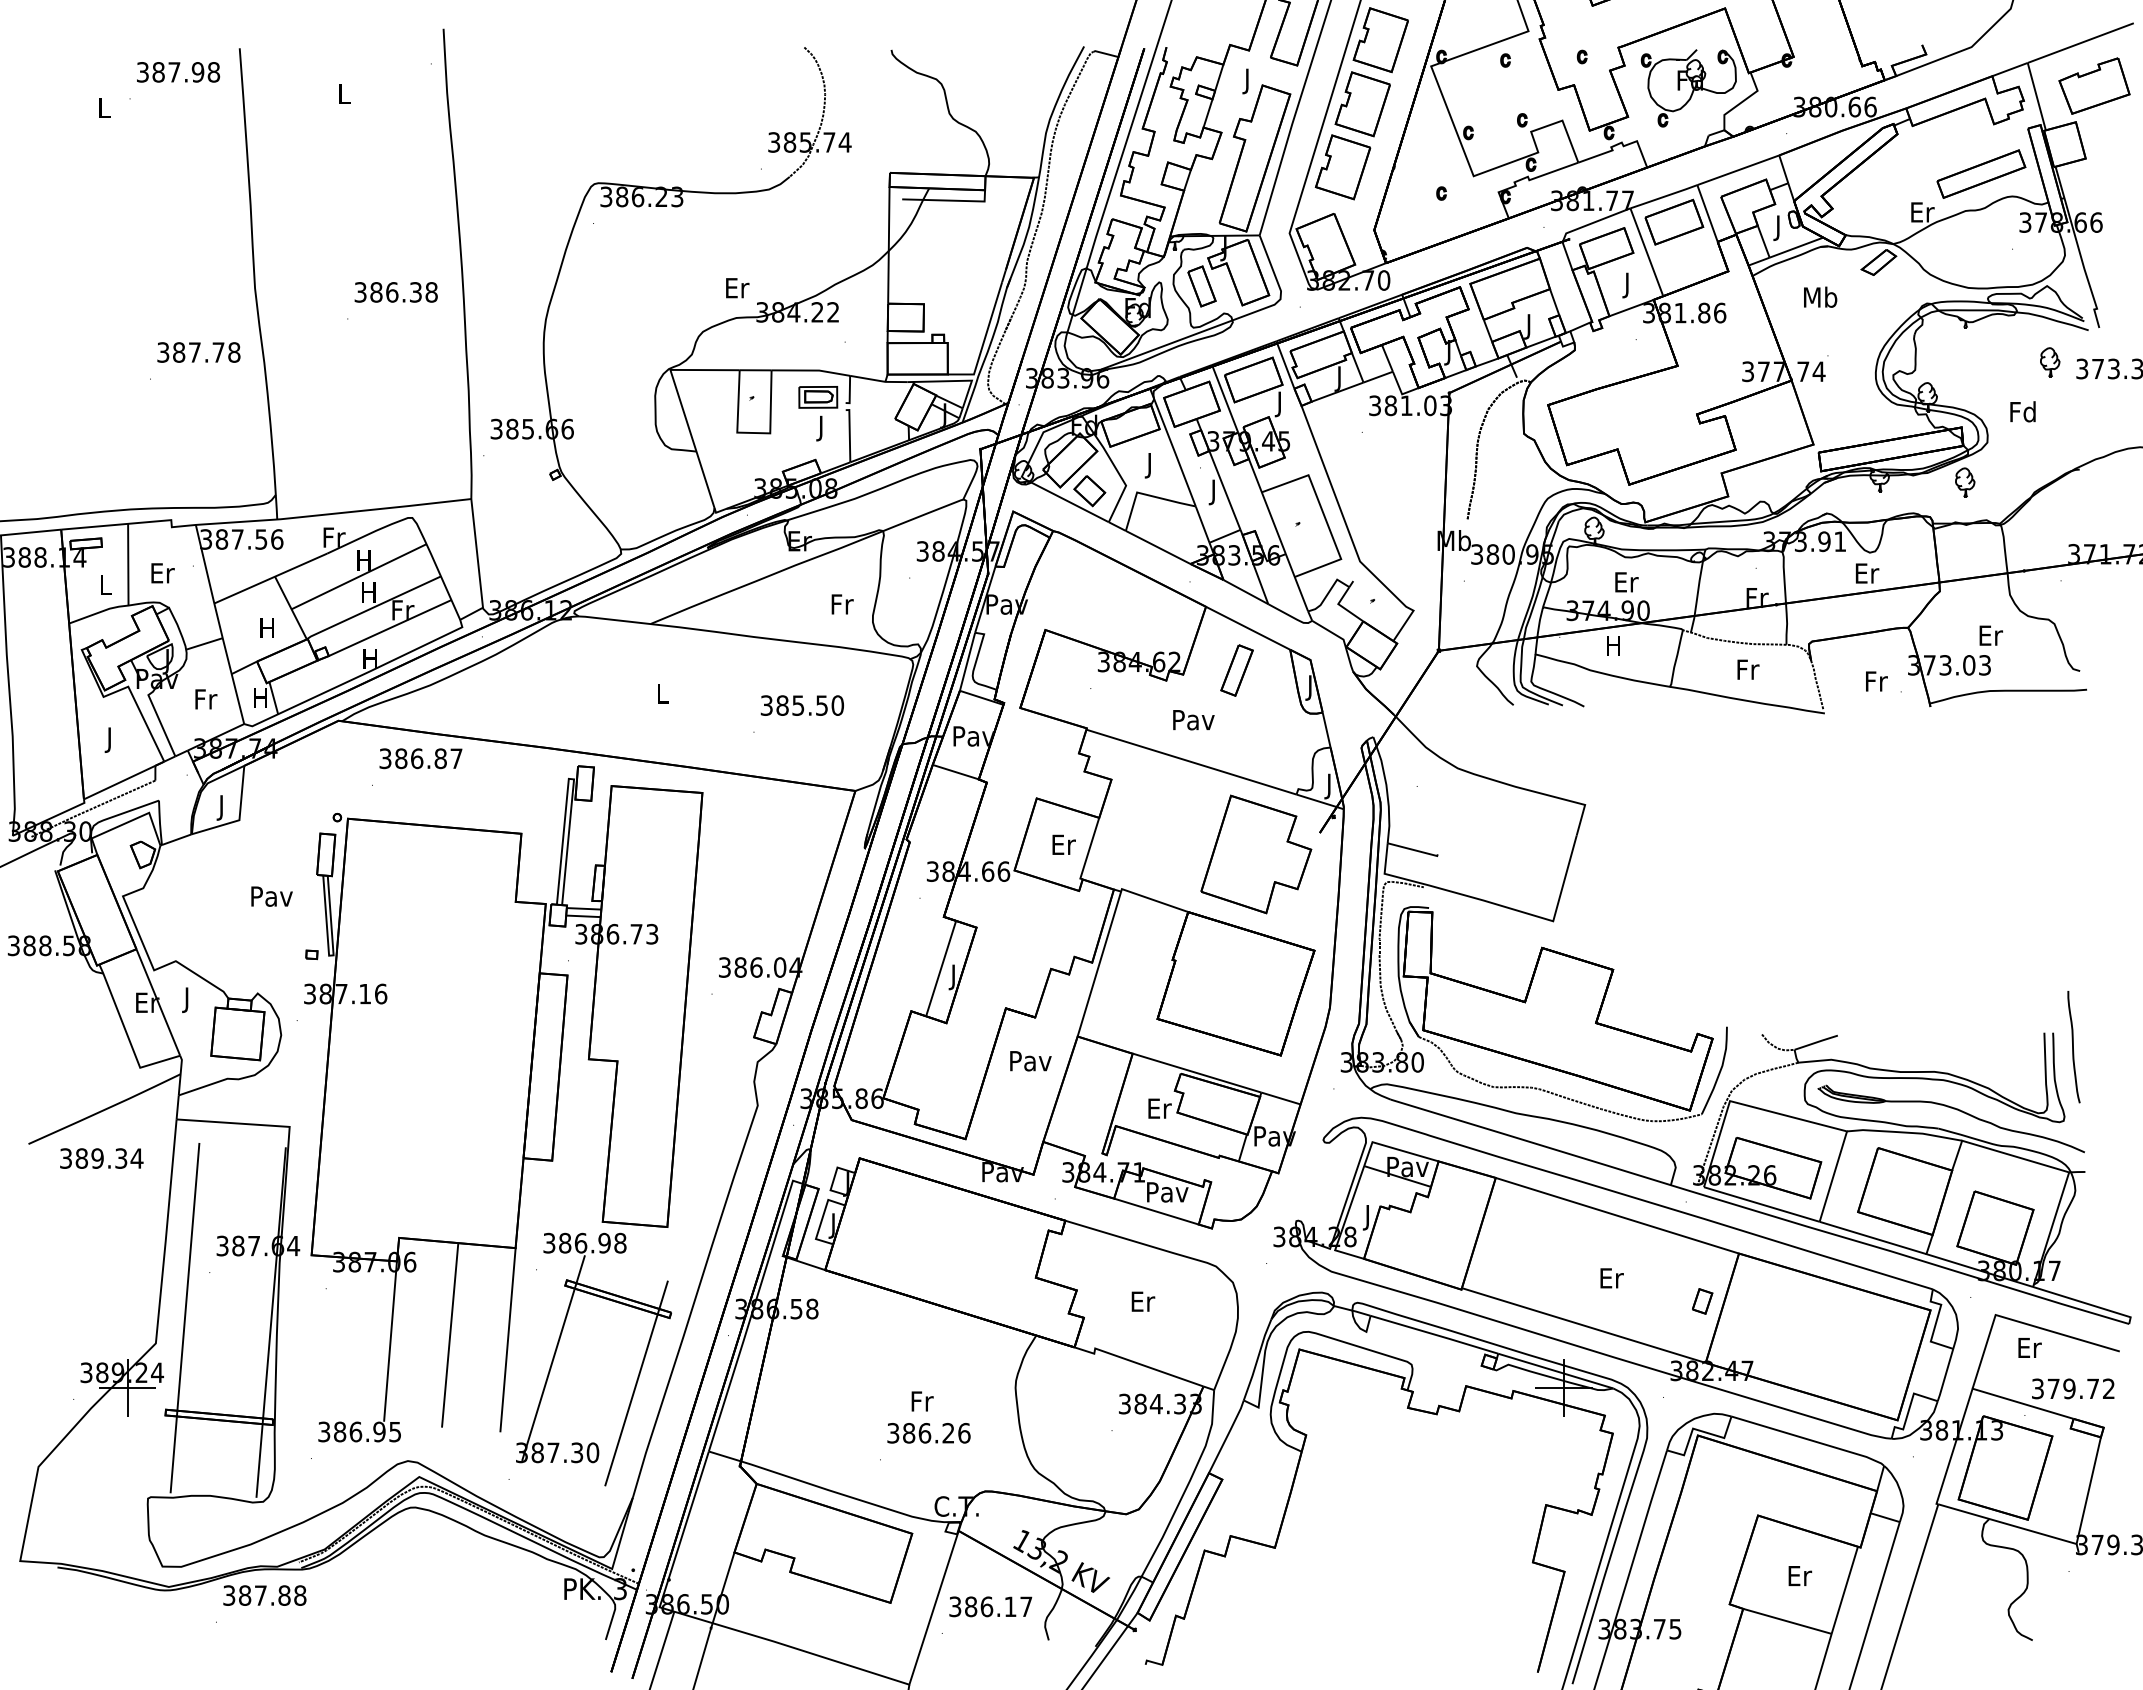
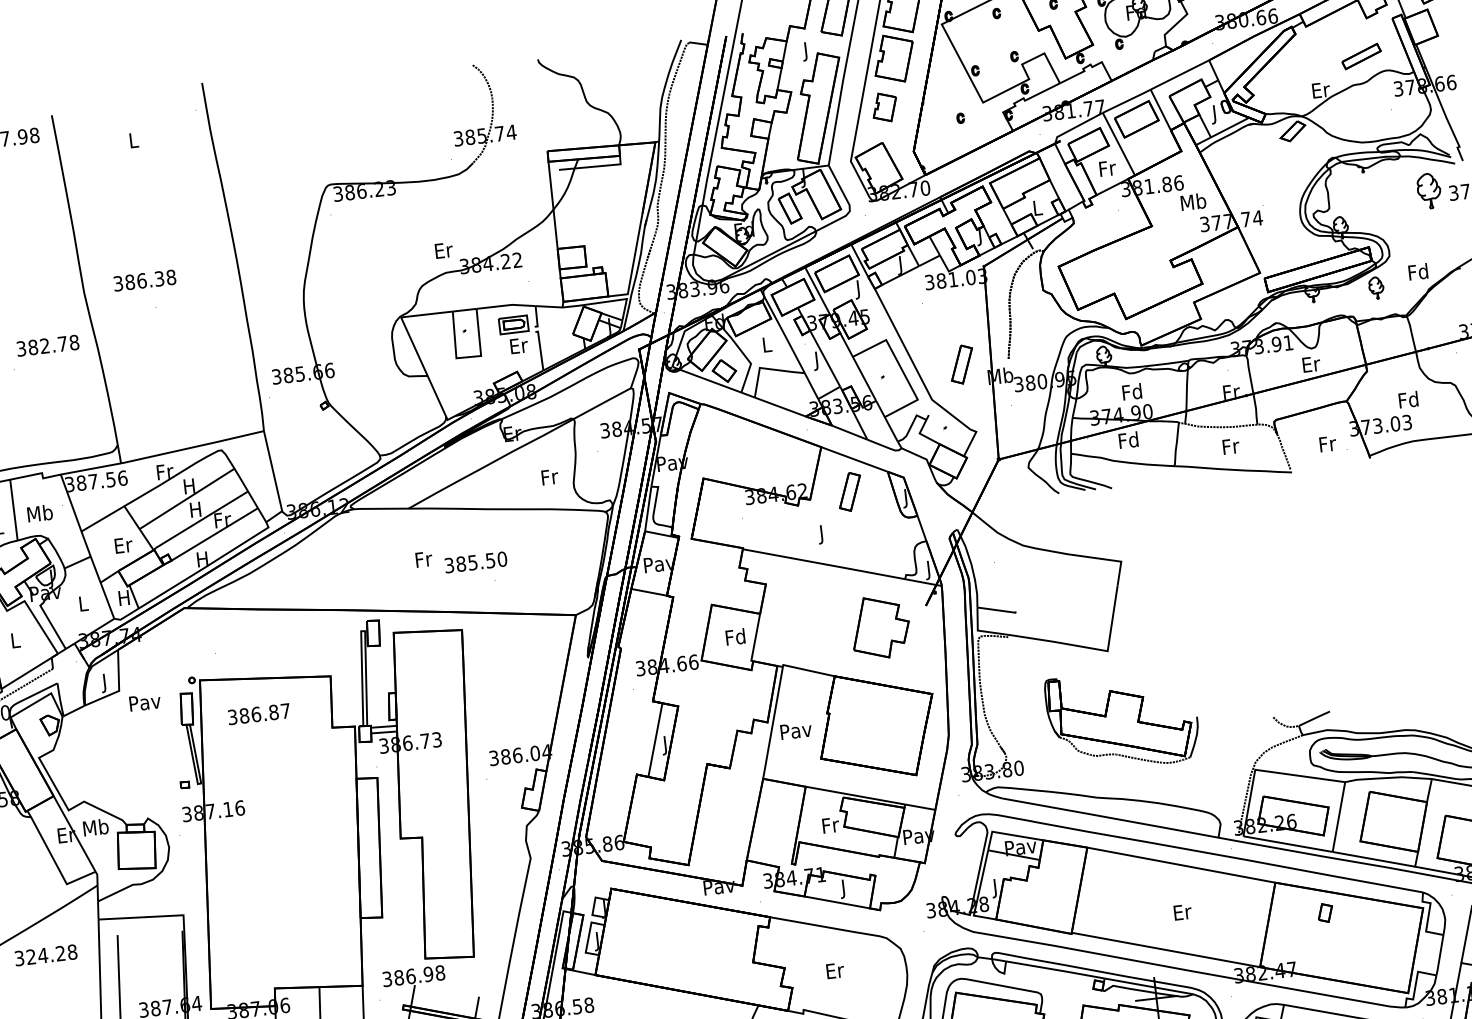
part: (1342, 167) -> (884, 107), size x0.6
part: (1981, 173) -> (1361, 56), size x0.6
text: (1628, 285) -> (1108, 170), J -> Fr
text: (395, 292) -> (144, 280), moved
text: (1820, 296) -> (1193, 201), moved
text: (1529, 326) -> (1037, 209), J -> L
text: (194, 352) -> (44, 346), 387.78 -> 382.78
part: (2050, 362) -> (1429, 190), size x1.6
text: (2022, 411) -> (1417, 271), moved
text: (822, 428) -> (519, 347), J -> Er
text: (1150, 465) -> (767, 346), J -> L
part: (1404, 519) -> (961, 364), added
text: (162, 572) -> (40, 512), Er -> Mb
text: (1625, 581) -> (1131, 391), Er -> Fd
text: (267, 628) -> (123, 545), H -> Er
text: (1990, 635) -> (1408, 399), Er -> Fd
text: (1613, 644) -> (1128, 439), H -> Fd
text: (663, 693) -> (424, 559), L -> Fr
text: (206, 699) -> (84, 603), Fr -> L
text: (801, 705) -> (475, 562), moved
text: (1193, 722) -> (822, 534), Pav -> J
text: (109, 739) -> (15, 642), J -> L
text: (420, 758) -> (258, 714), moved
text: (1062, 844) -> (735, 636), Er -> Fd
part: (1256, 854) -> (880, 627), size x0.7
text: (271, 896) -> (144, 702), moved
text: (187, 999) -> (96, 829), J -> Mb
part: (1562, 1014) -> (1122, 719), size x0.6
text: (1030, 1061) -> (796, 731), moved
text: (1159, 1108) -> (830, 825), Er -> Fr
text: (109, 1158) -> (51, 954), 389.34 -> 324.28
text: (1167, 1194) -> (844, 888), Pav -> J
part: (1702, 1301) -> (1325, 913), moved

